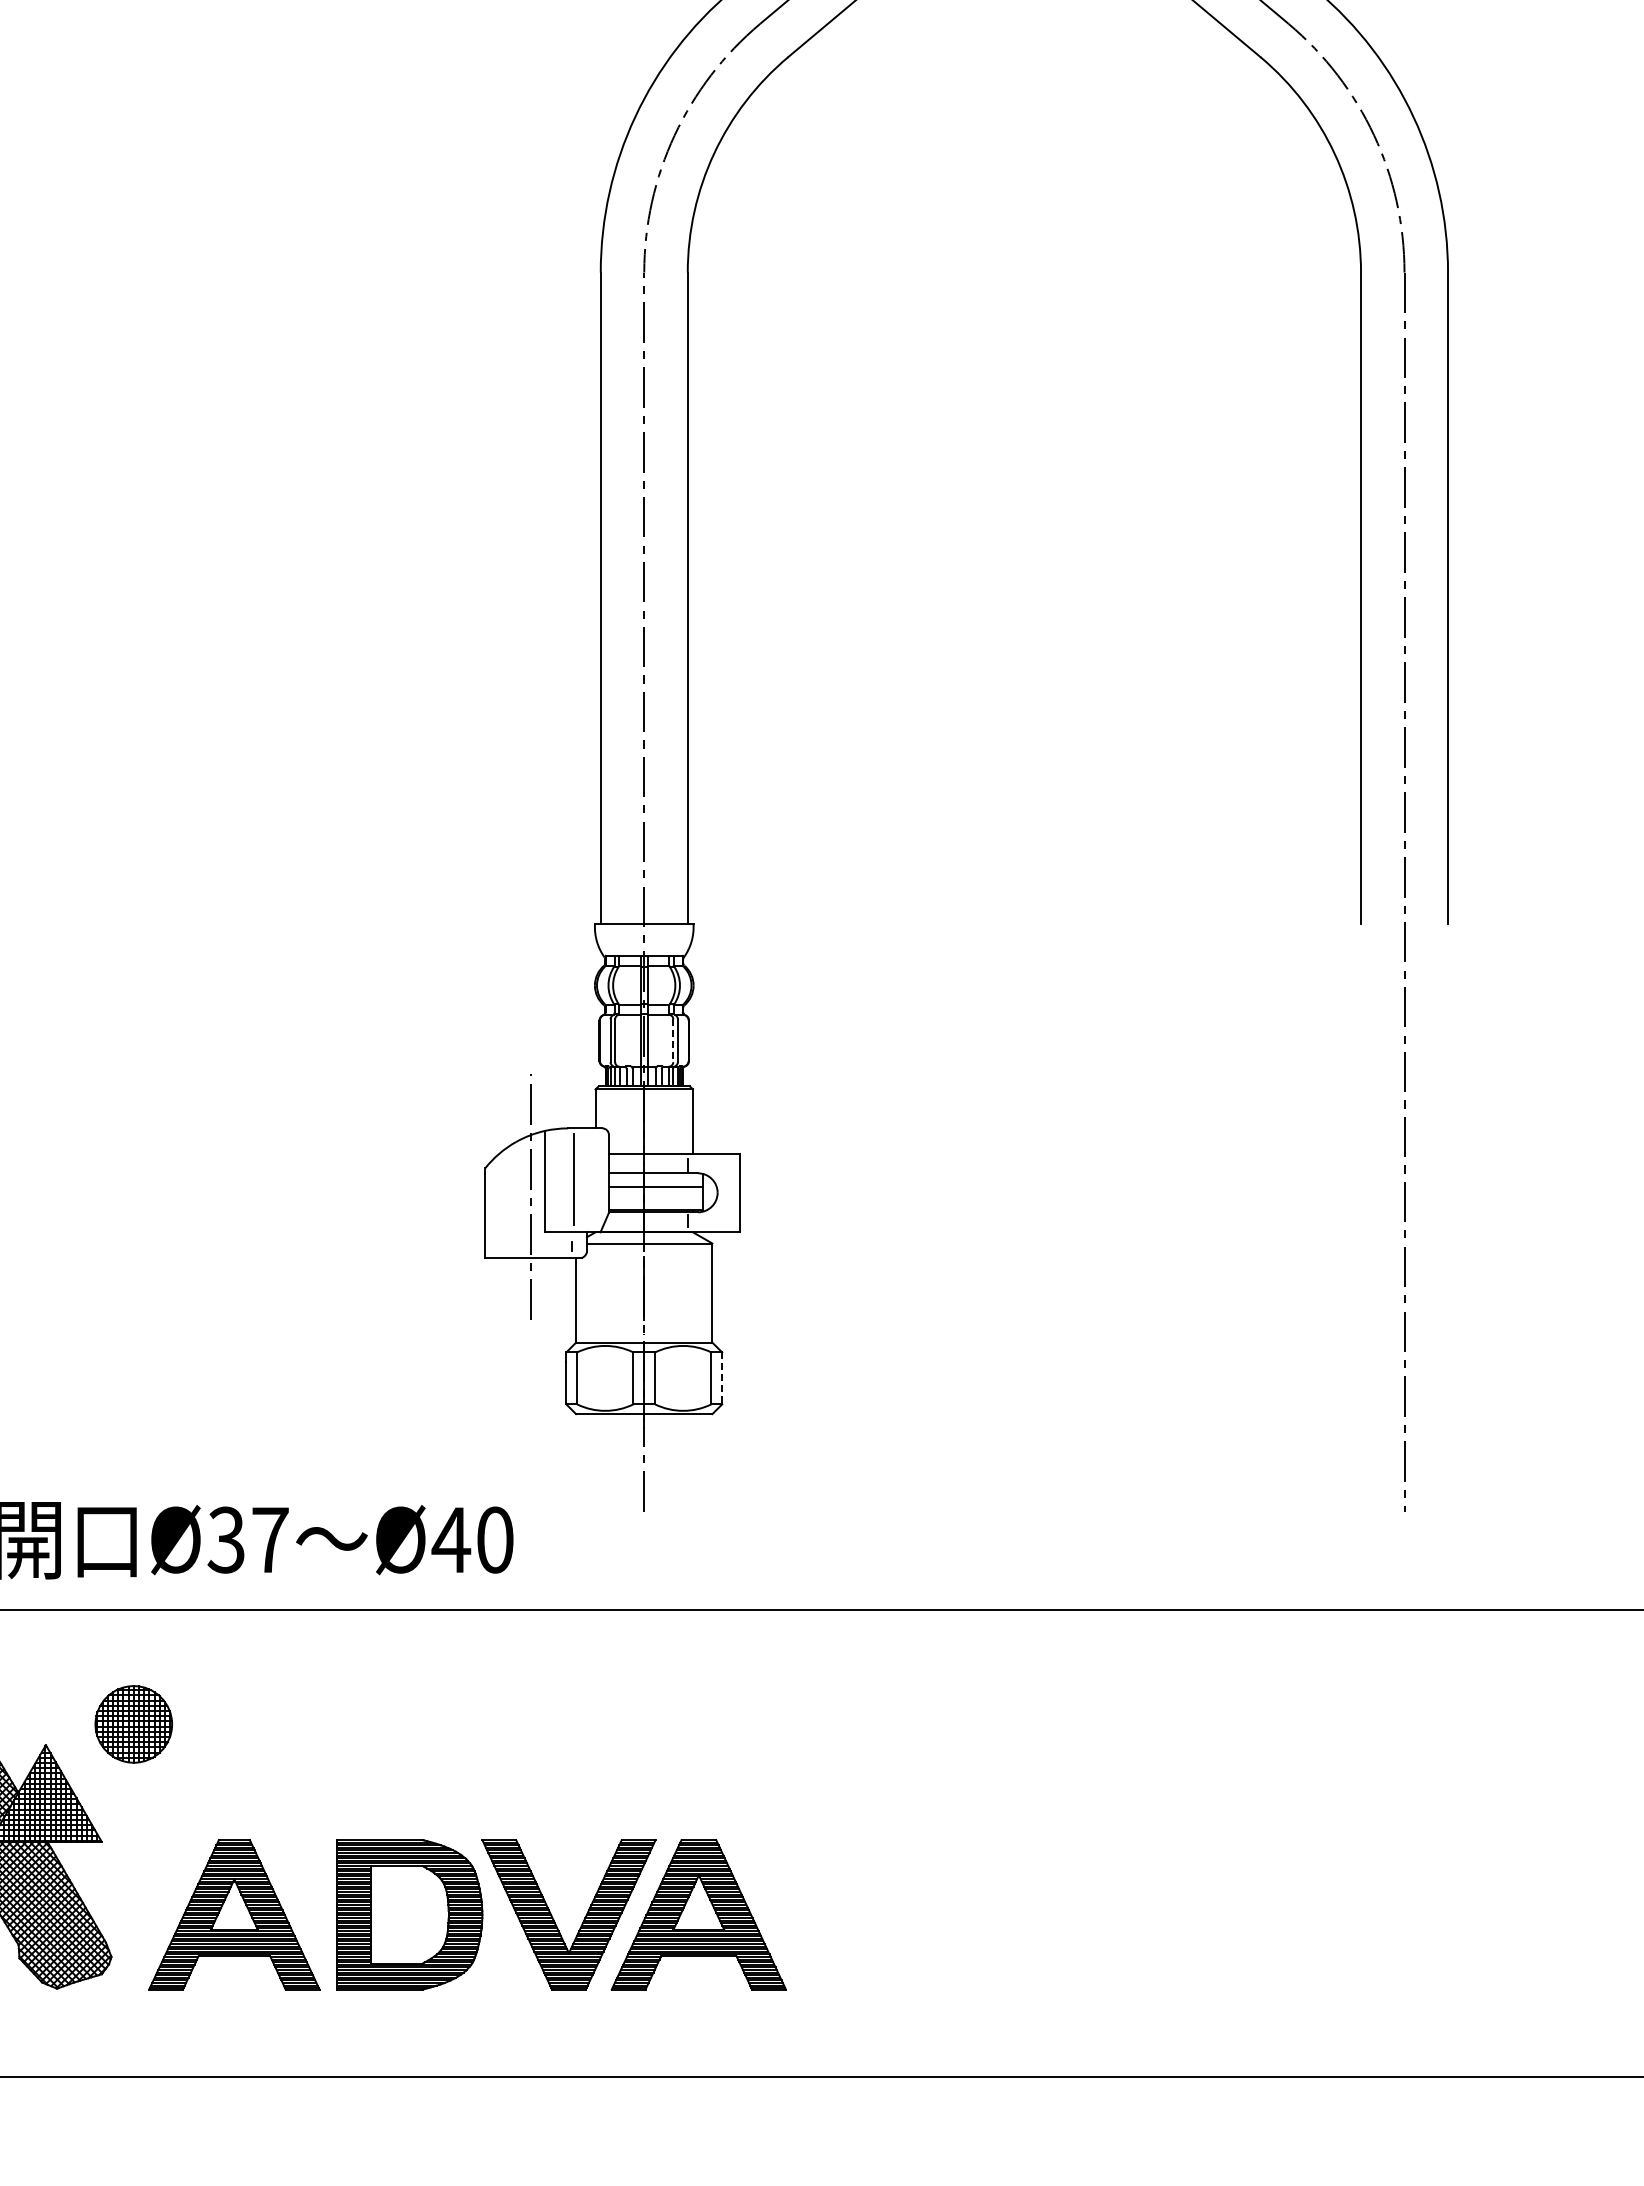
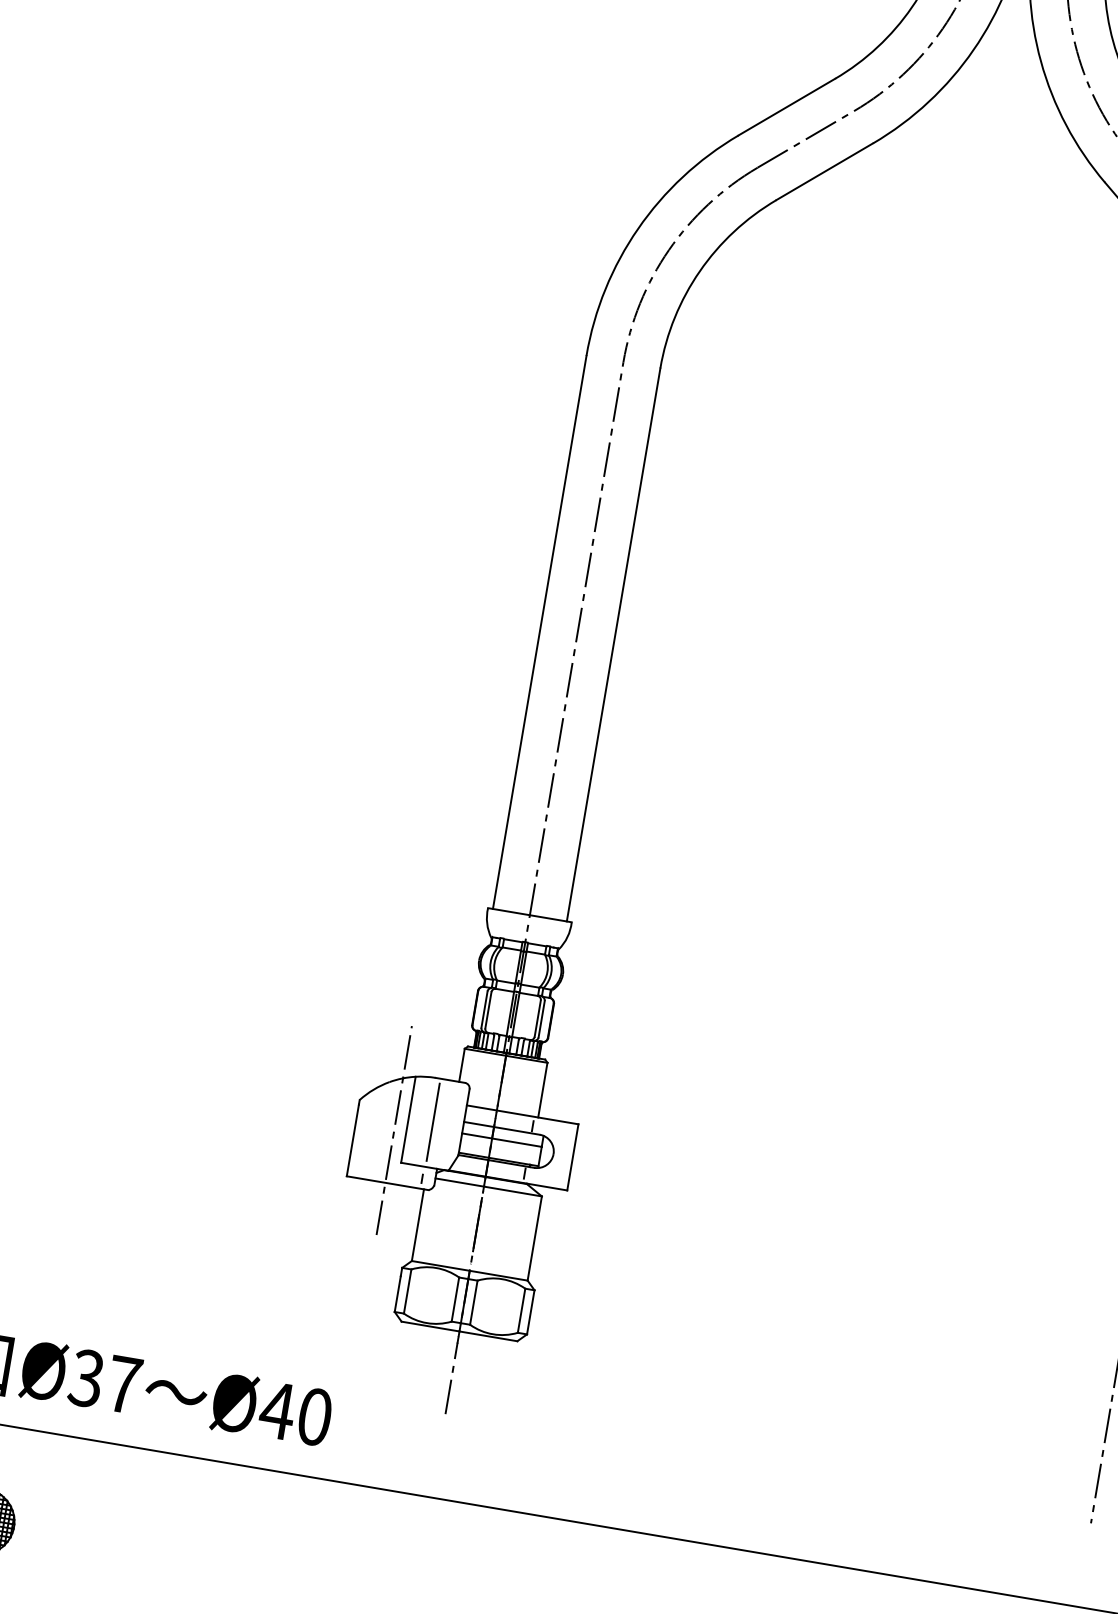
line: (673, 1041) -> (537, 1019), dashed -> solid
line: (722, 1378) -> (531, 1312), dashed -> solid

